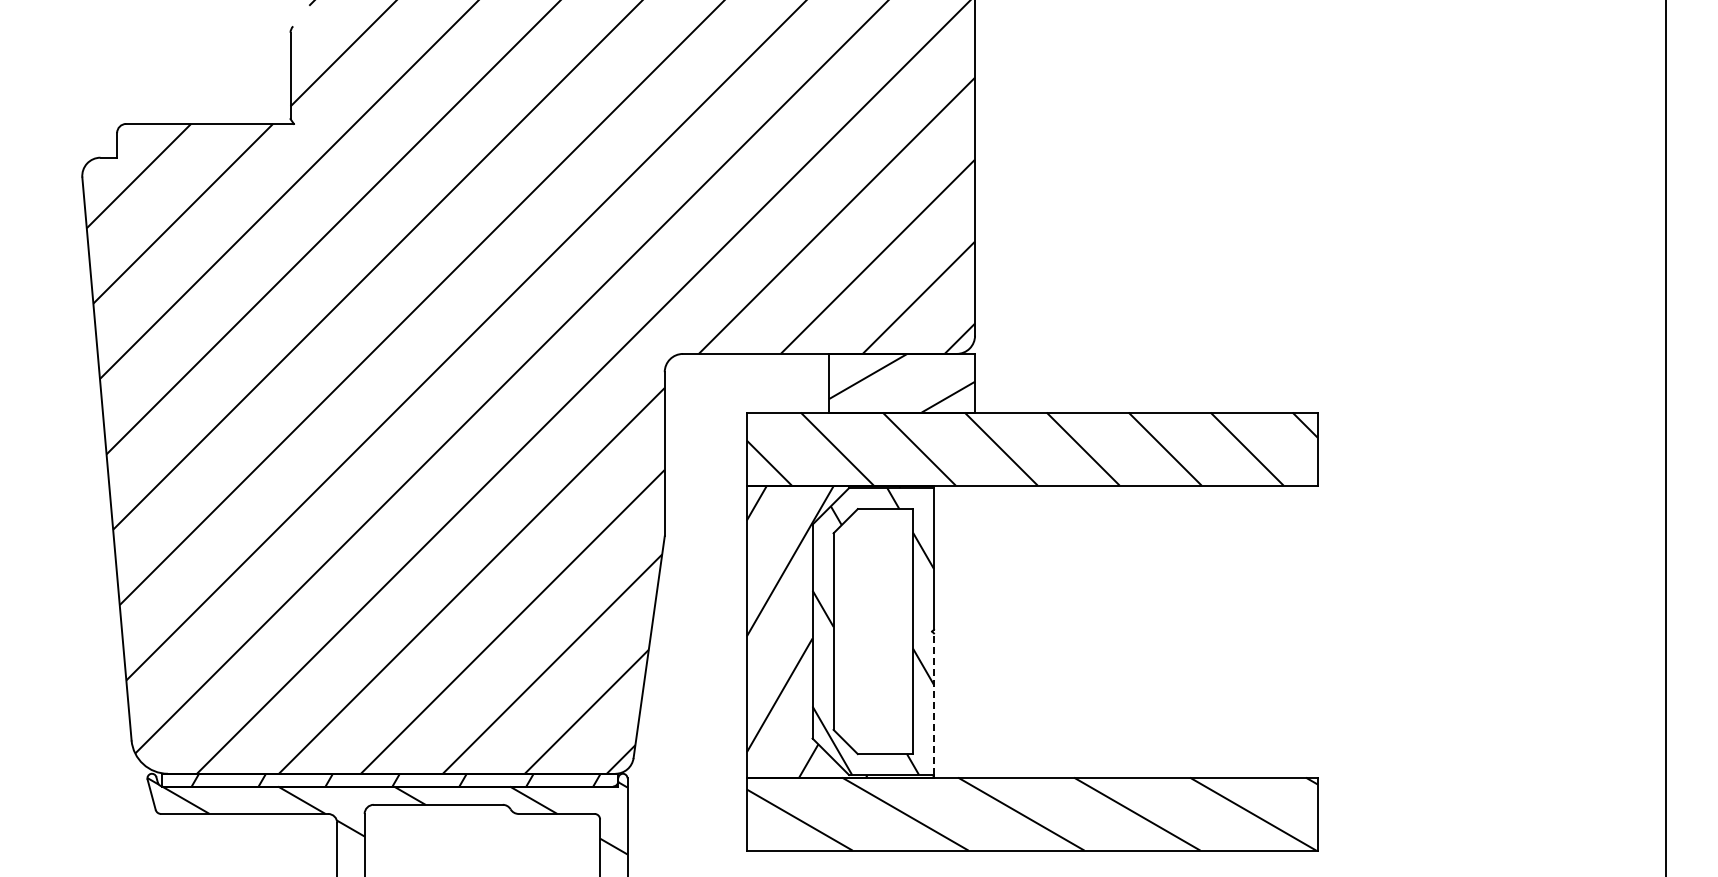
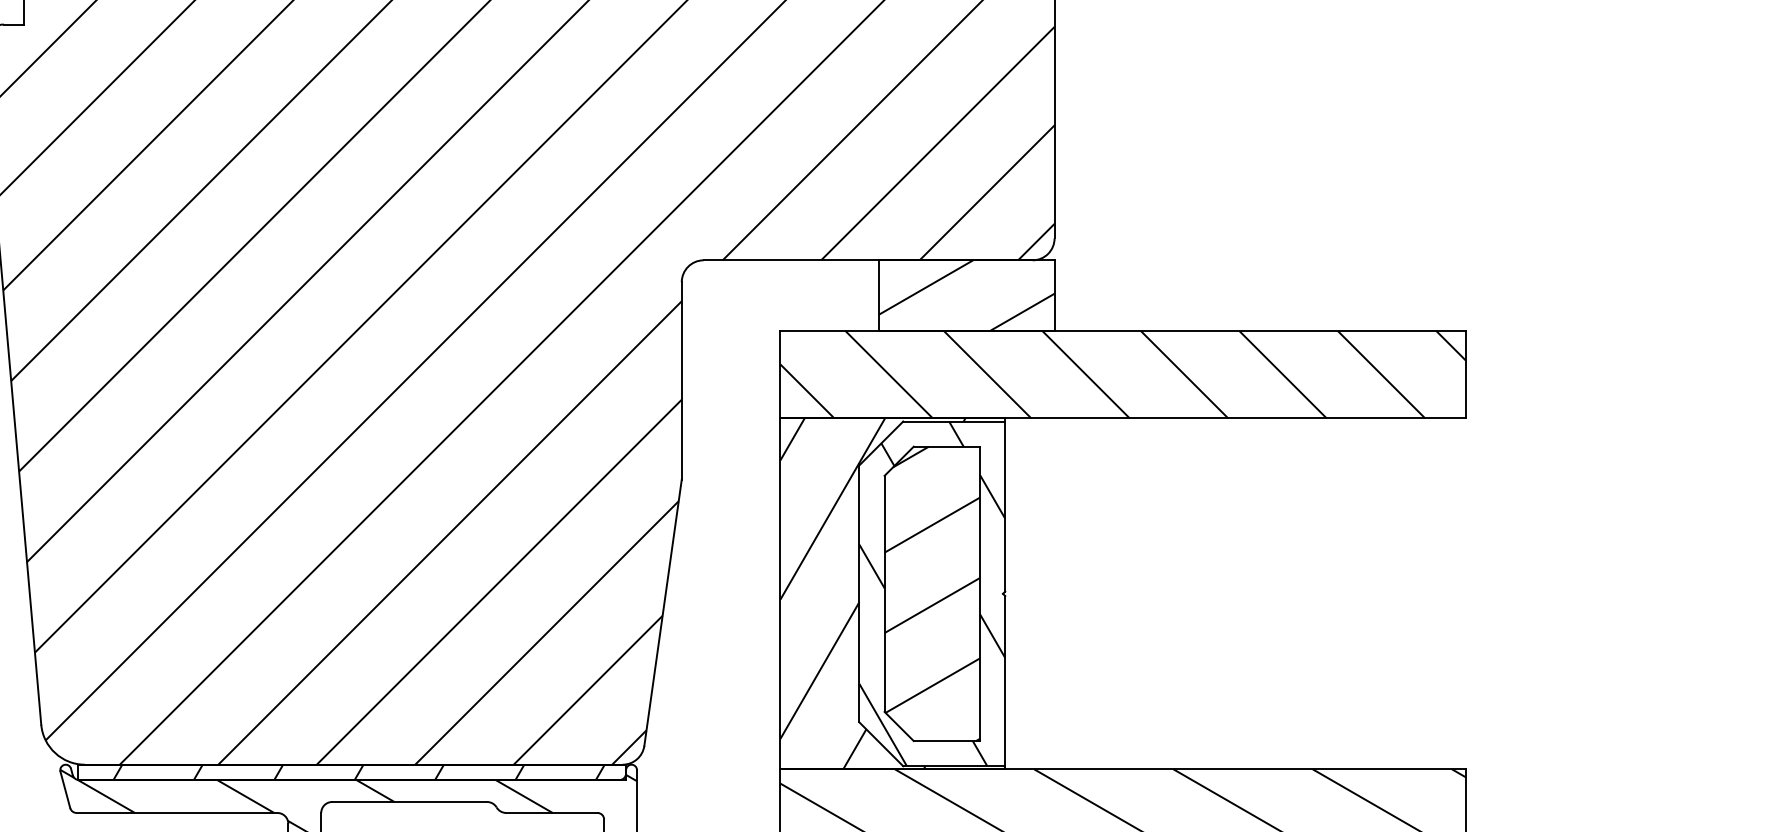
hatch: (873, 631) -> (932, 593), added
line: (933, 704) -> (1004, 681), dashed -> solid

